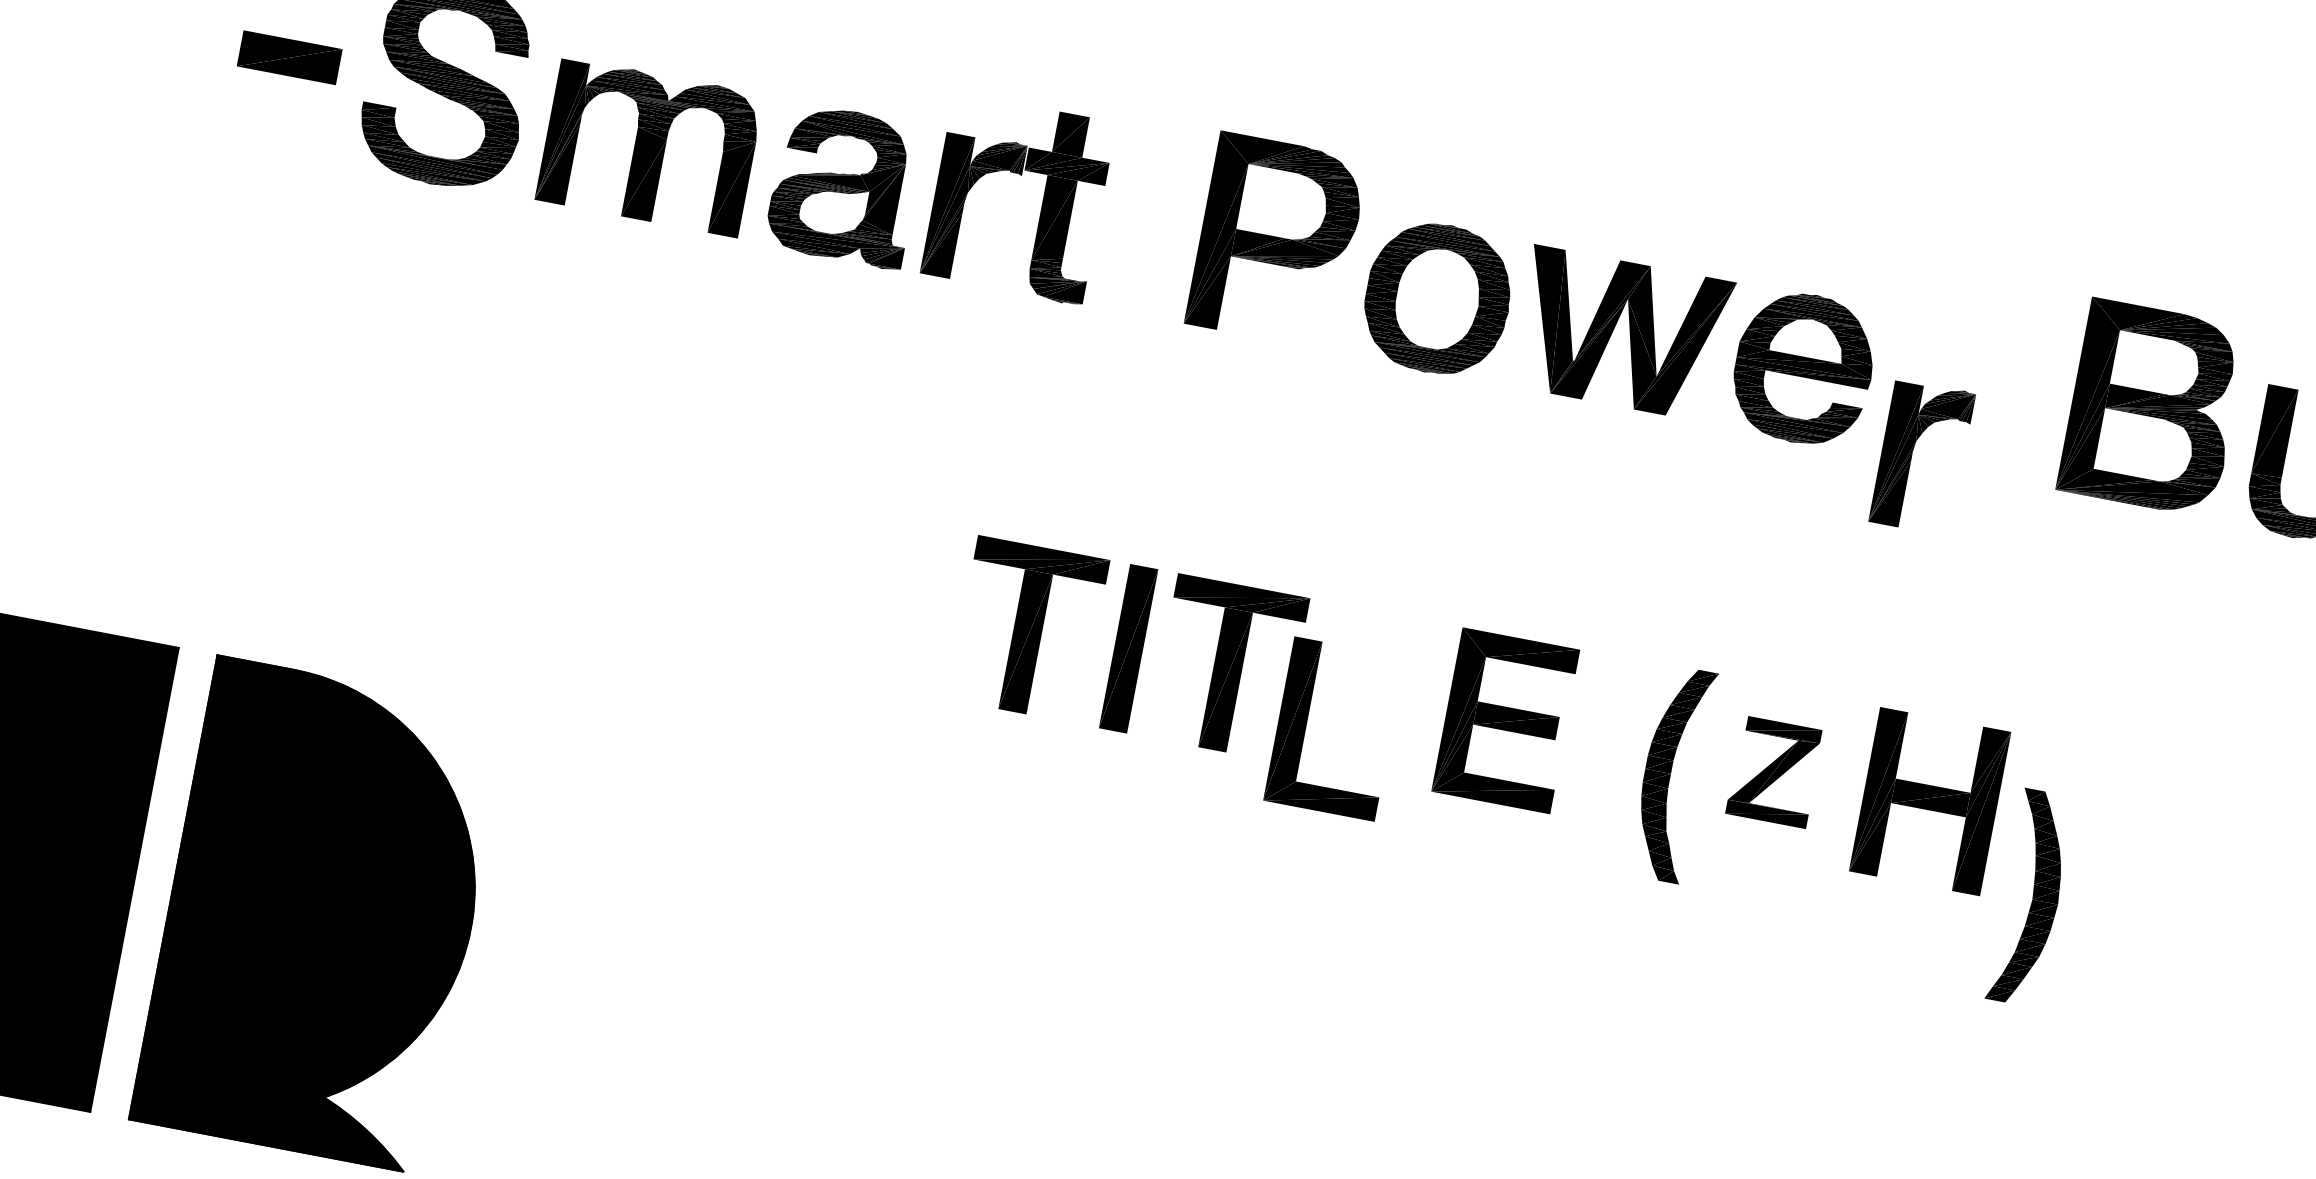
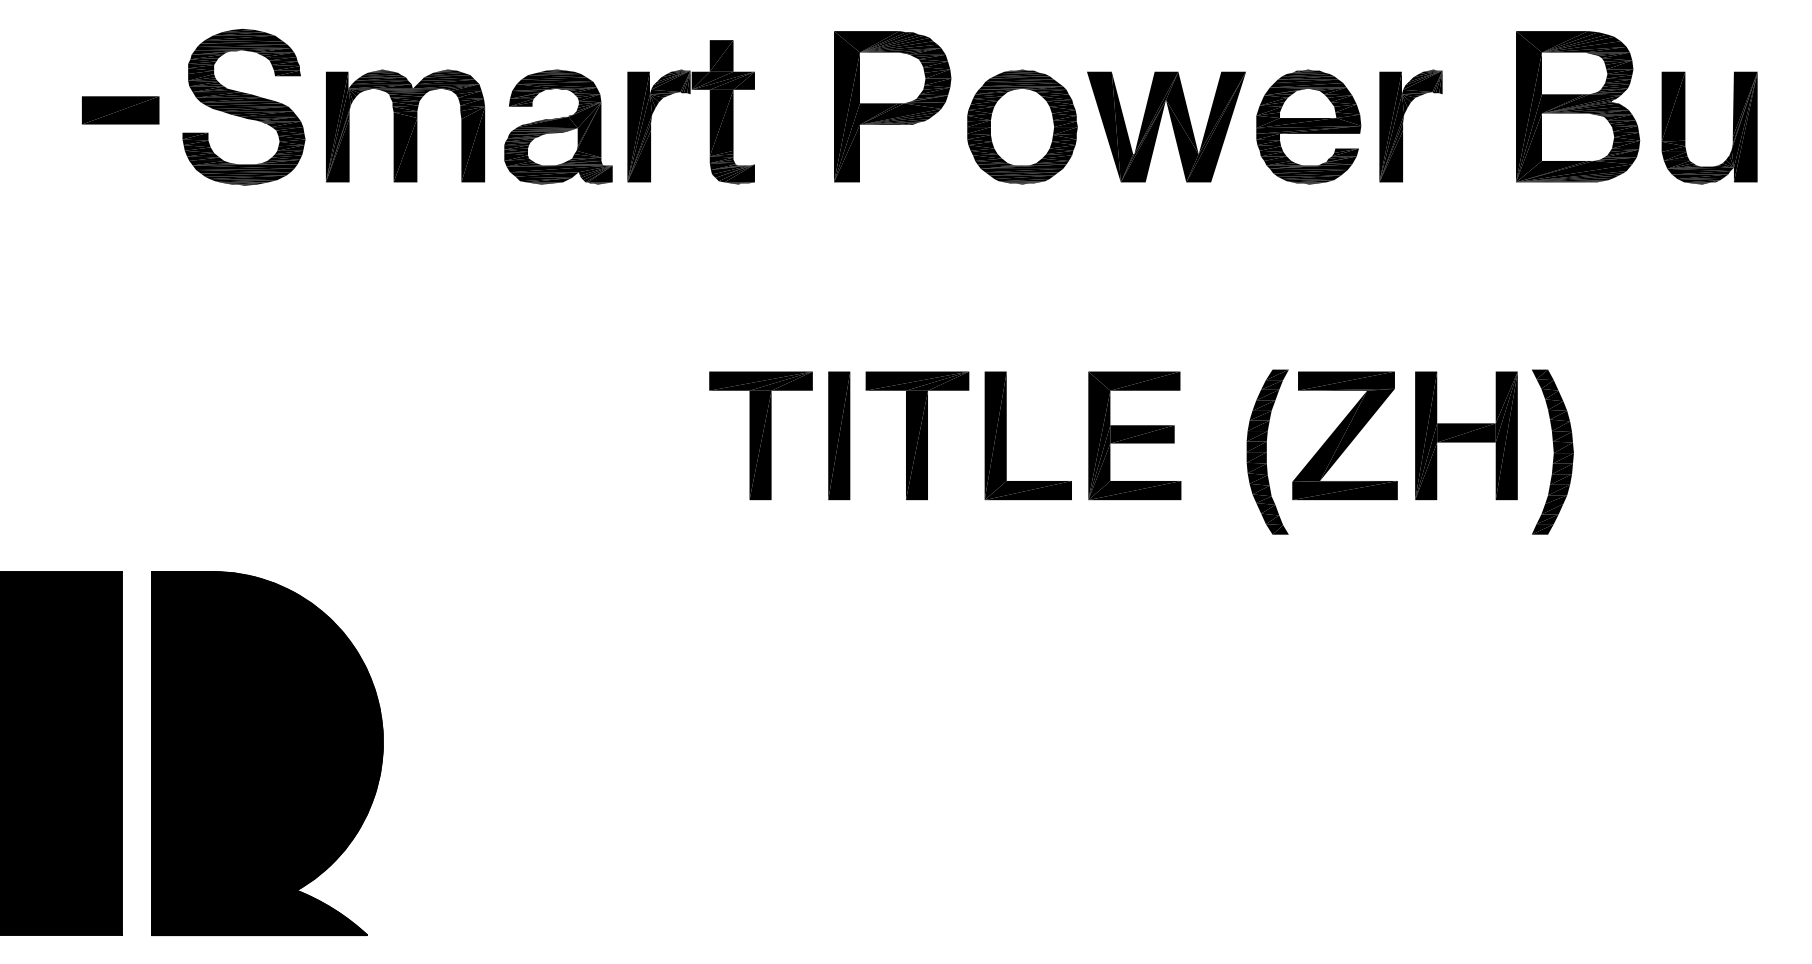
part: (1913, 451) -> (1403, 122), moved
part: (1306, 723) -> (1006, 435), moved
part: (1774, 771) -> (1344, 435), size x1.67
part: (2031, 897) -> (1552, 451), moved

